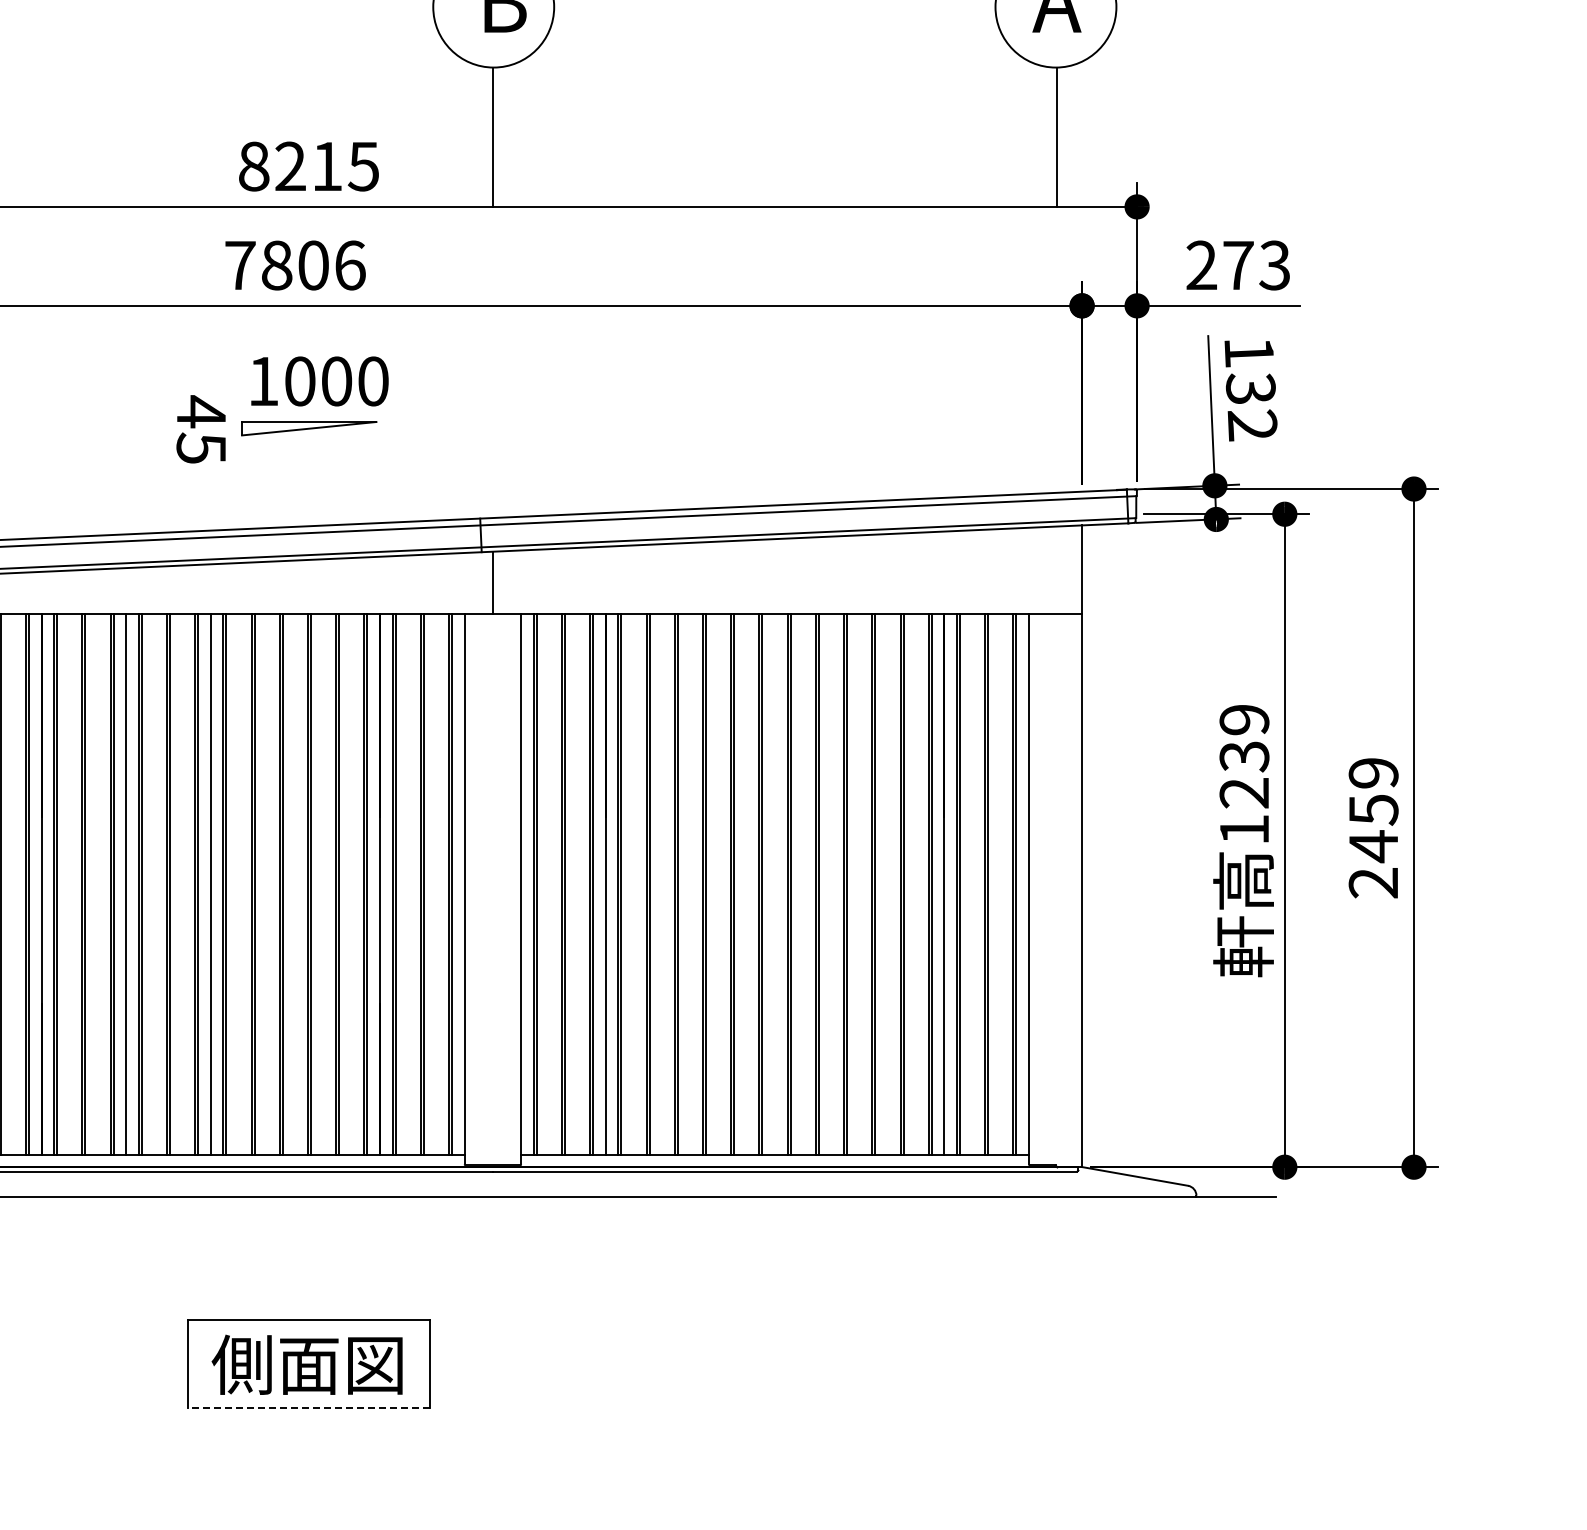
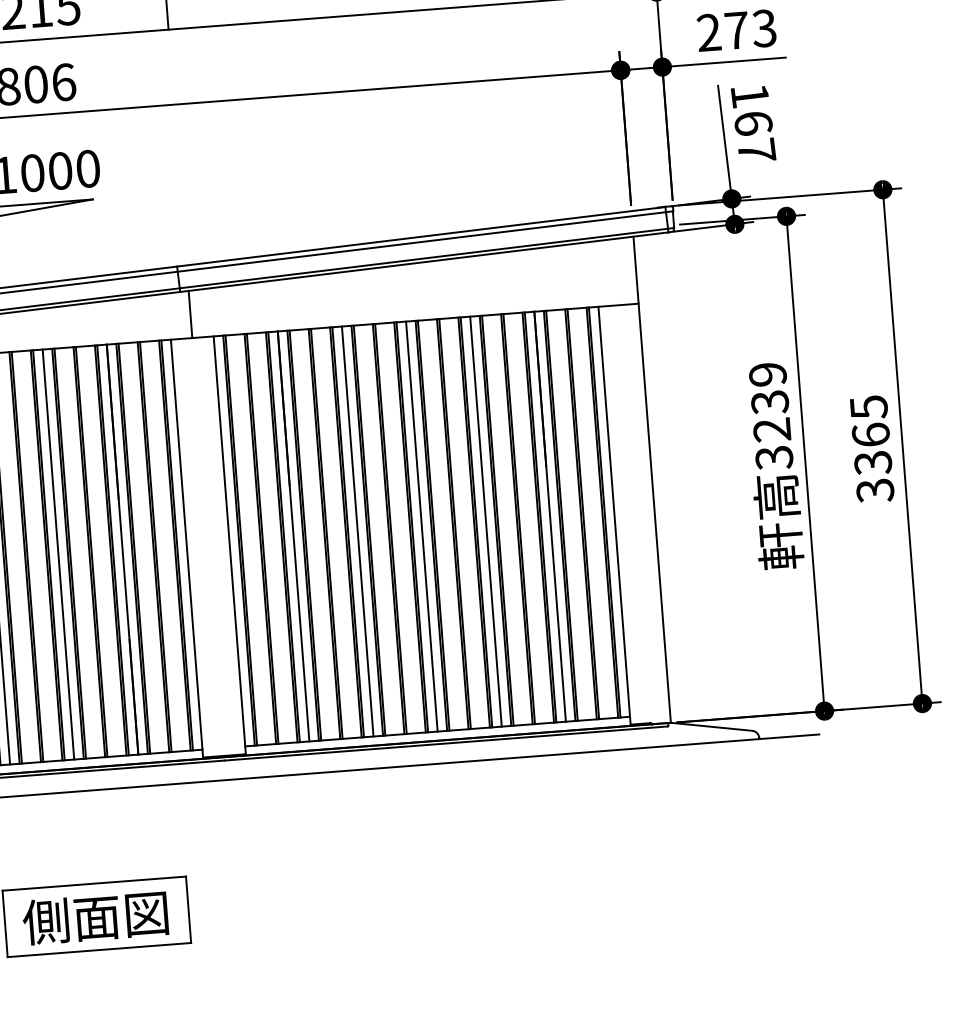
text: (1251, 407) -> (755, 137), 132 -> 167
text: (1373, 828) -> (871, 449), 2459 -> 3365
text: (1244, 830) -> (774, 458), 1239 -> 3239
line: (295, 884) -> (58, 554), added
line: (690, 884) -> (357, 531), added
line: (775, 884) -> (422, 526), added
line: (859, 884) -> (485, 521), added
line: (308, 1407) -> (98, 950), dashed -> solid

